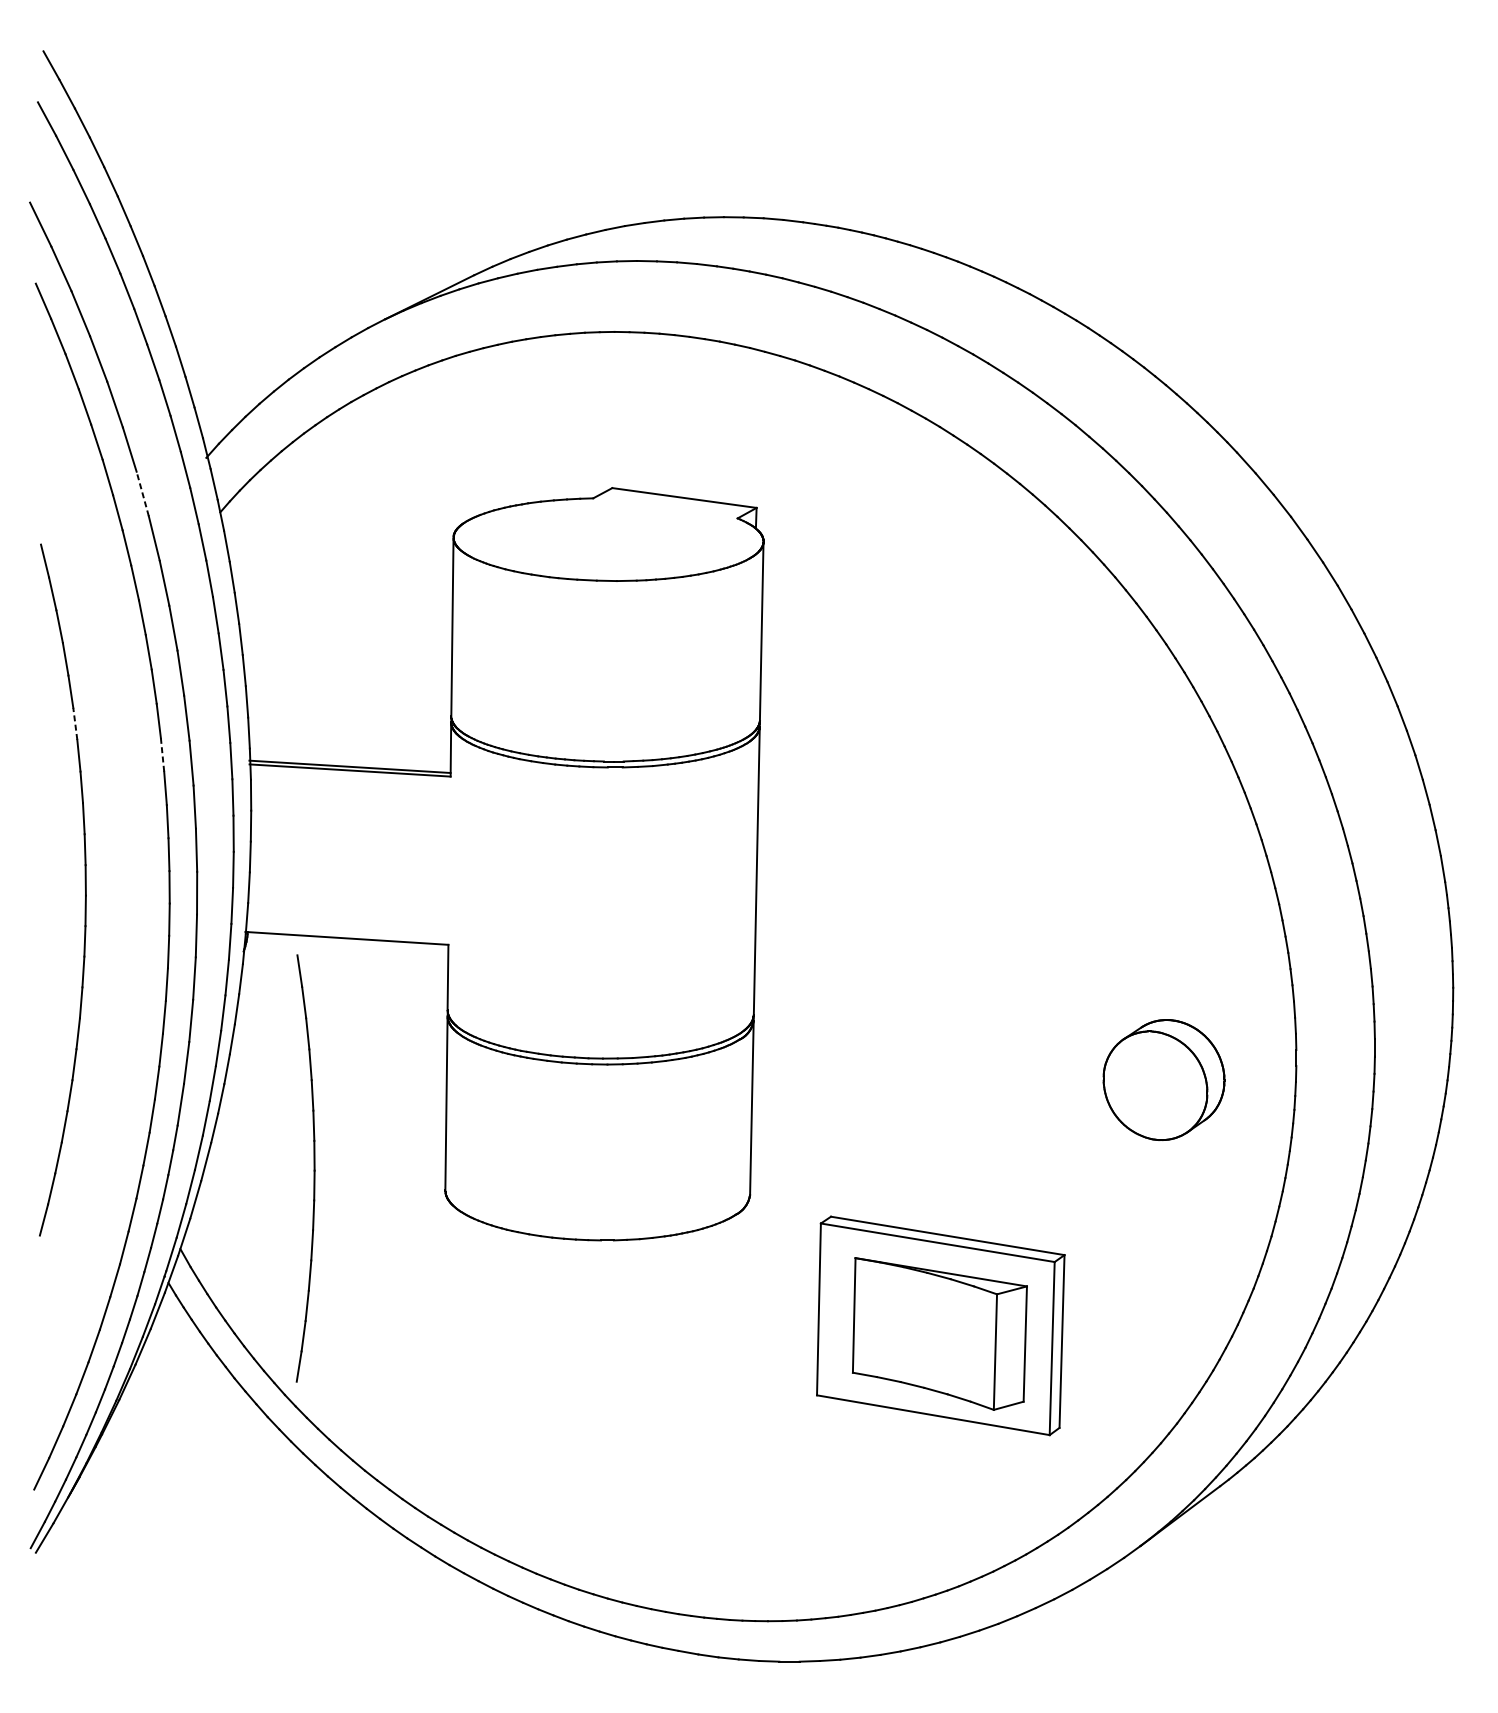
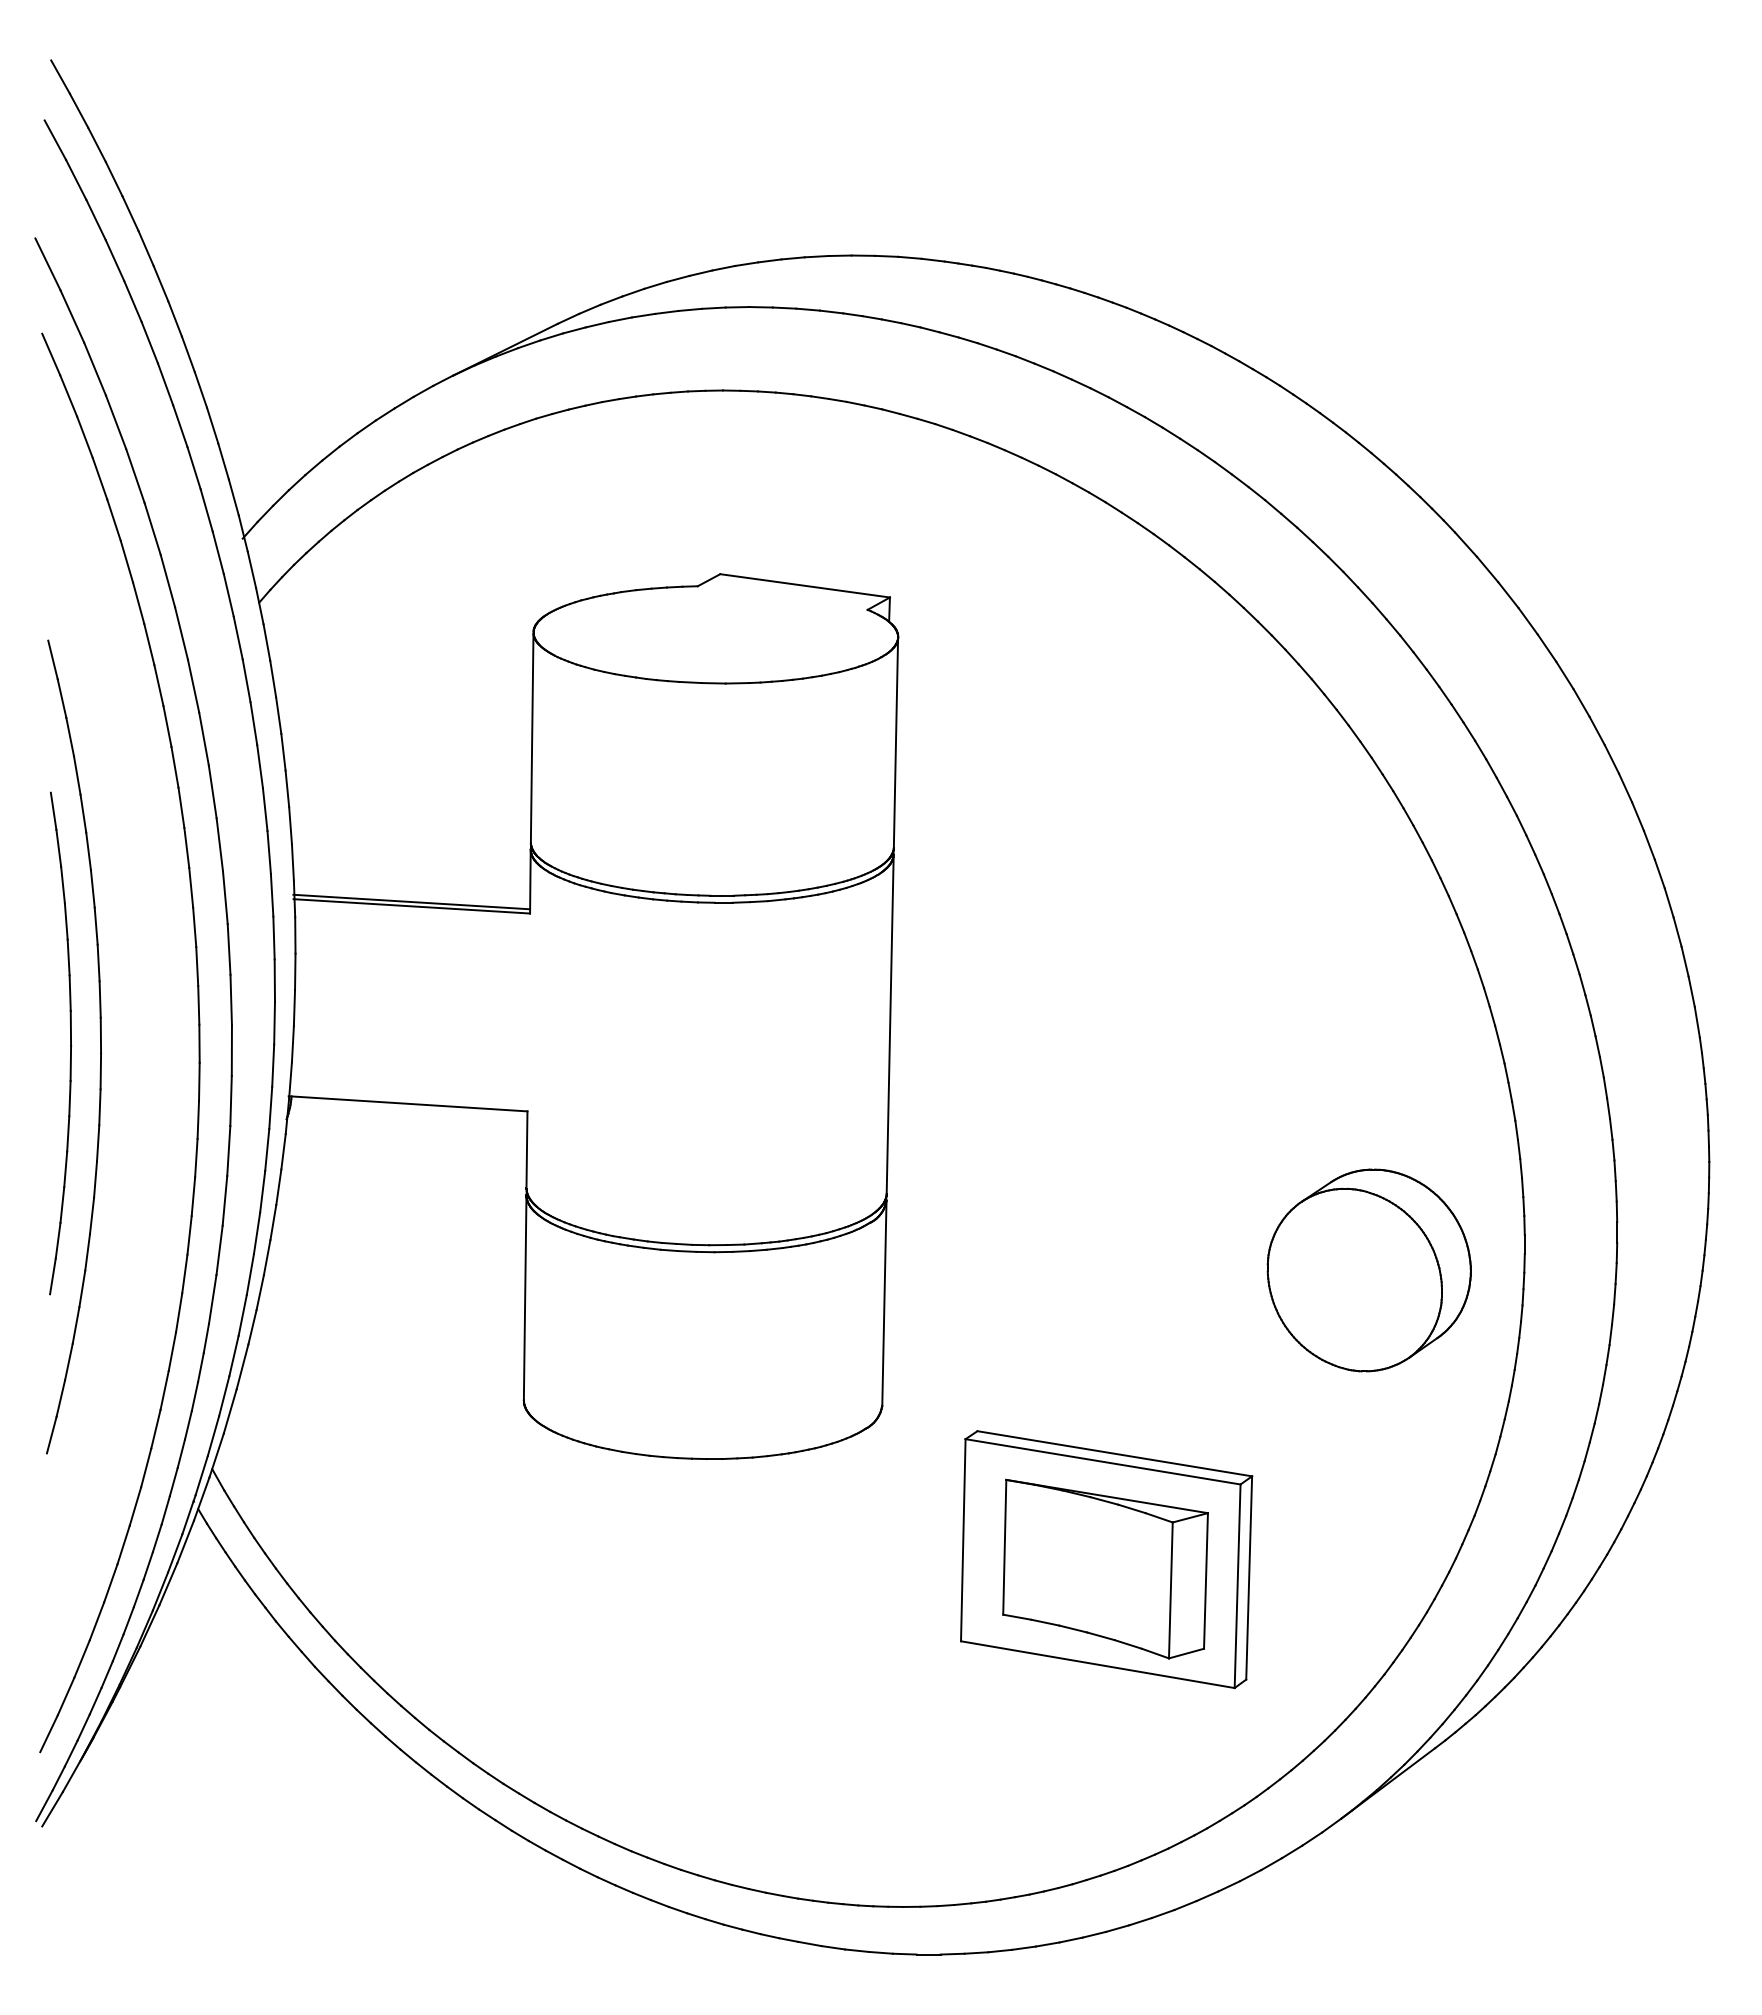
line: (142, 493) -> (167, 580), dashed -> solid
line: (75, 723) -> (88, 851), dashed -> solid
line: (162, 754) -> (191, 887), dashed -> solid
part: (1163, 1080) -> (1368, 1270), size x1.43
part: (314, 1168) -> (70, 1043), moved

